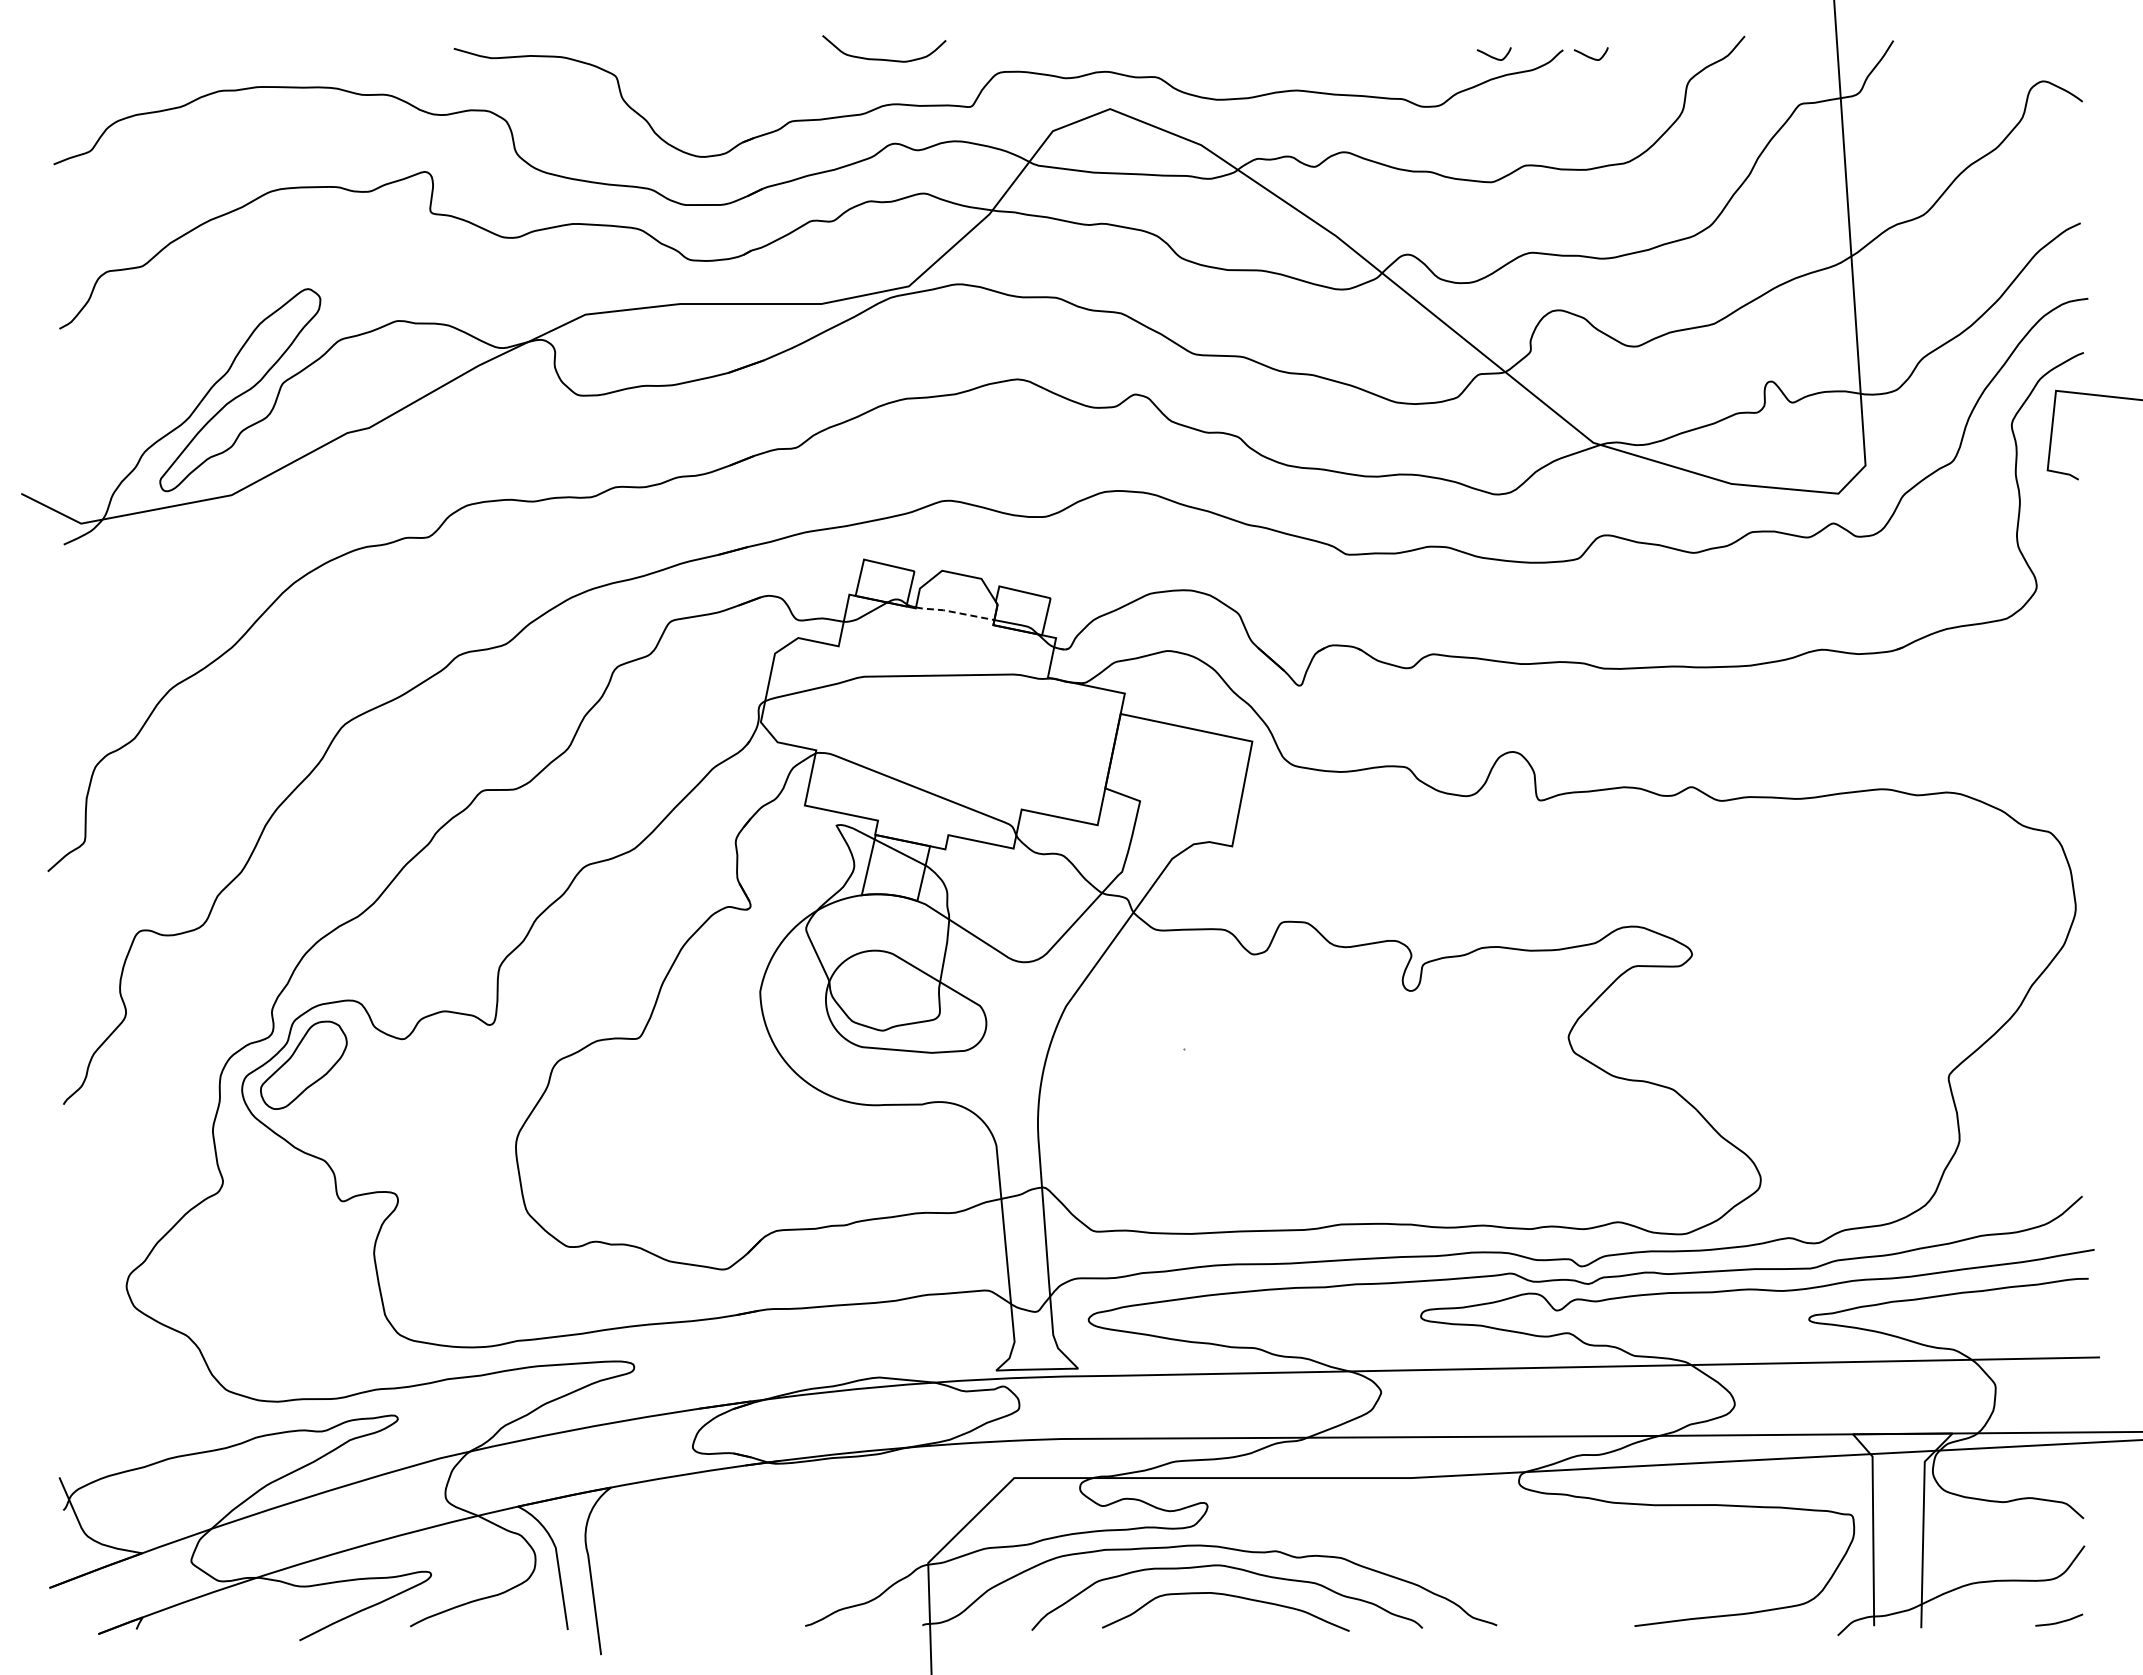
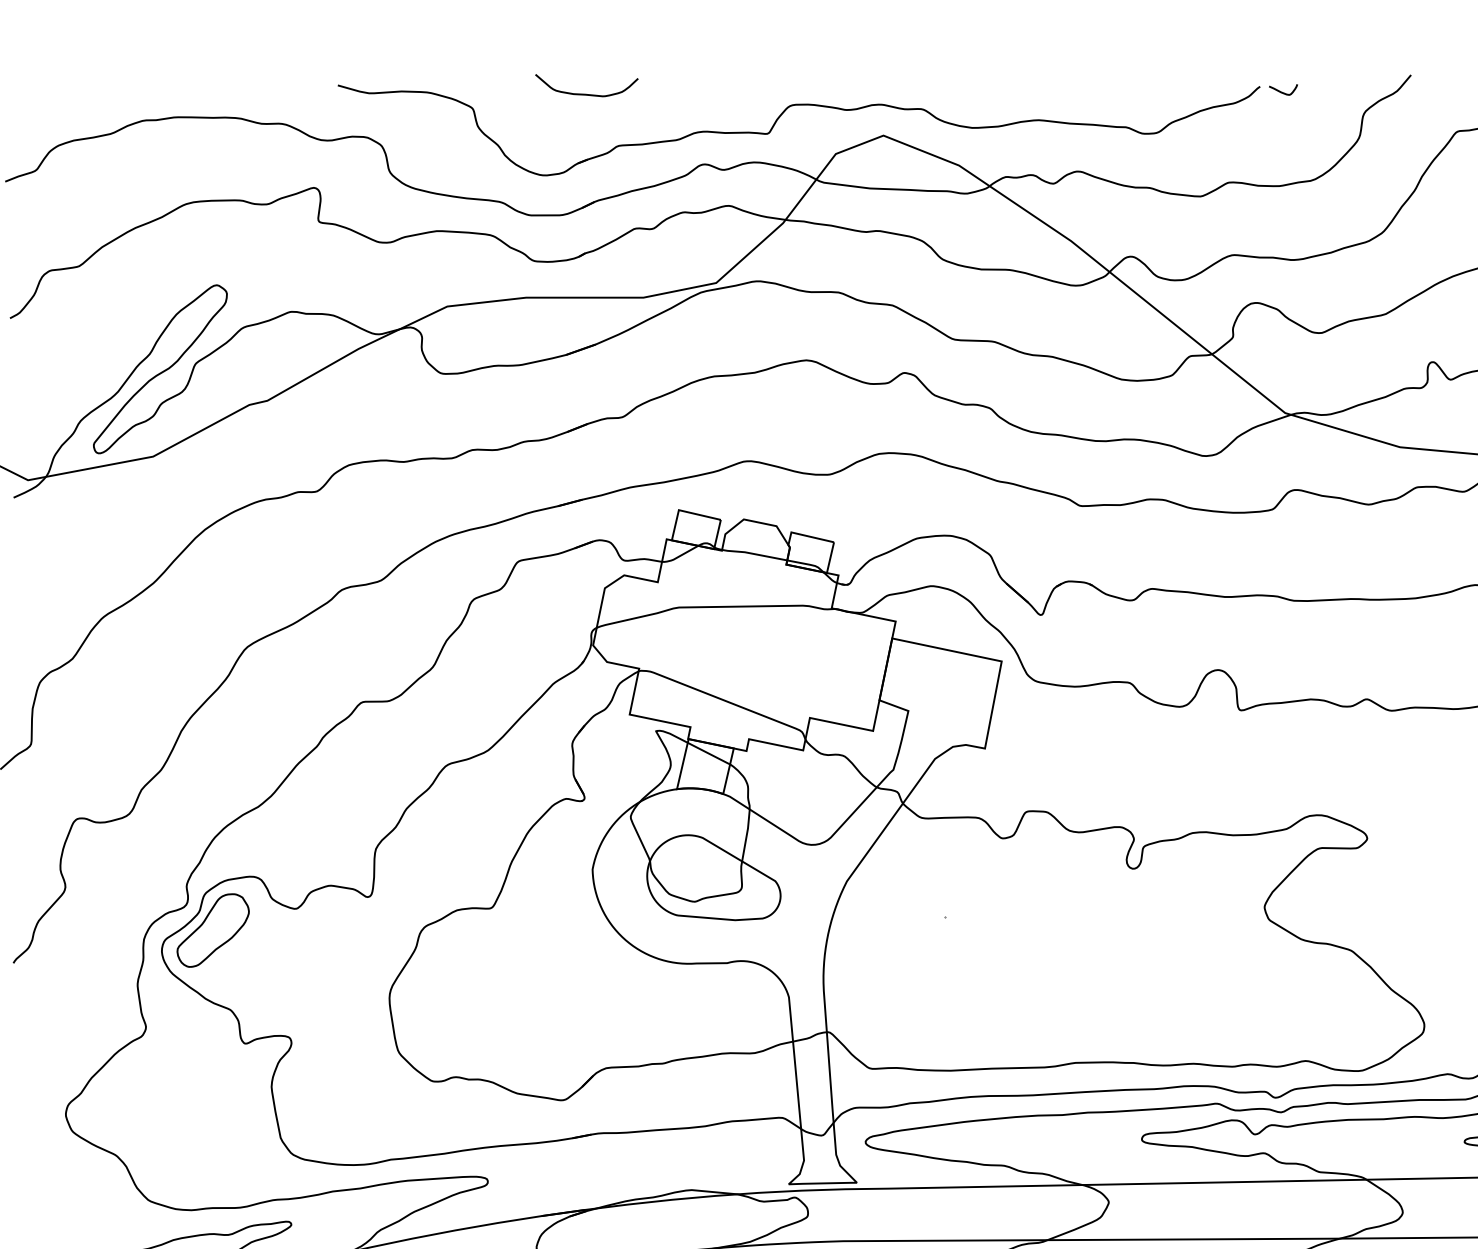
curve: (1493, 56) -> (1202, 91), removed
curve: (881, 58) -> (584, 93), moved
line: (954, 612) -> (754, 554), dashed -> solid

